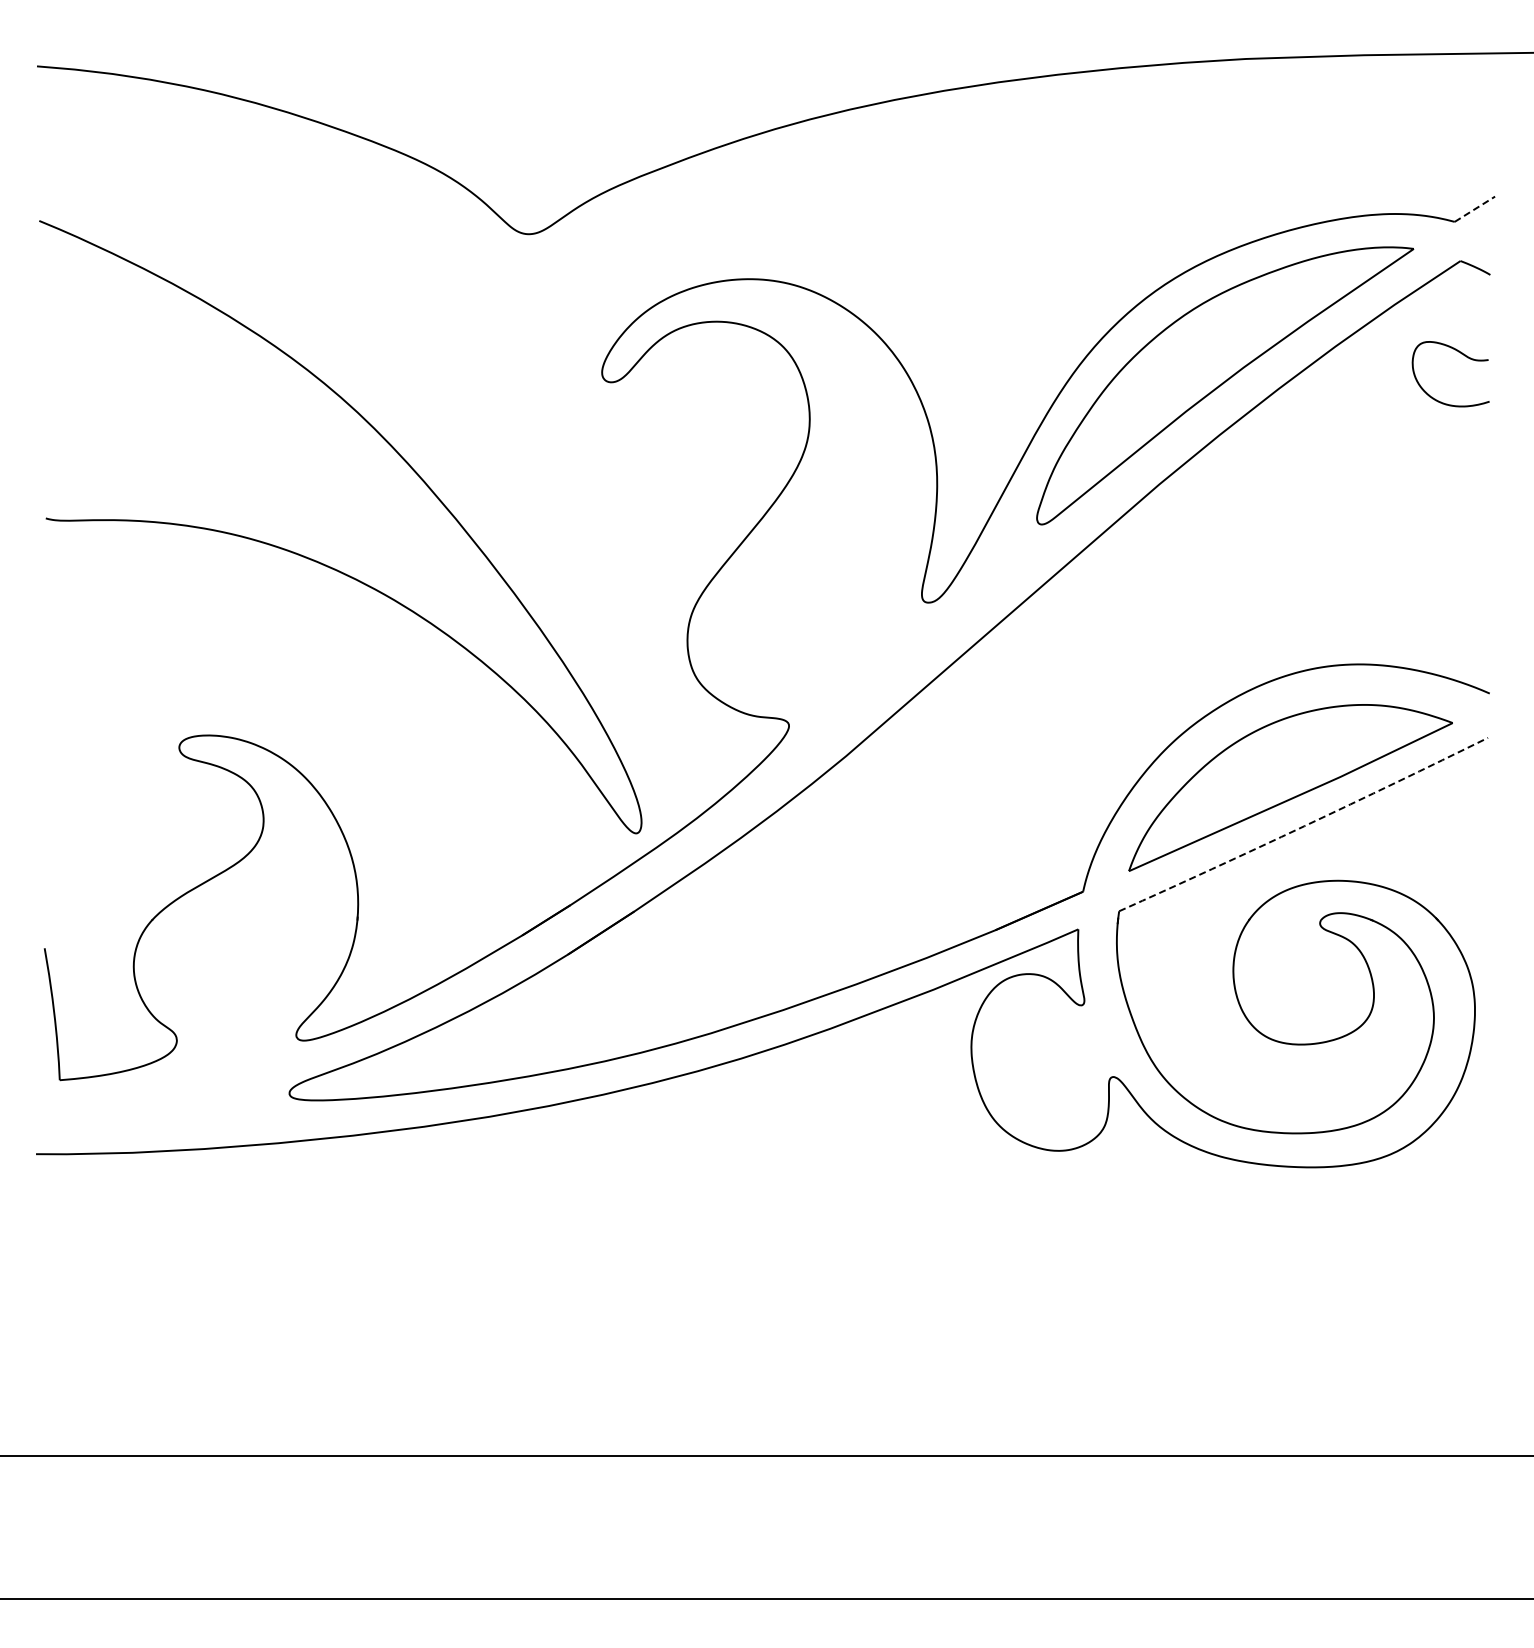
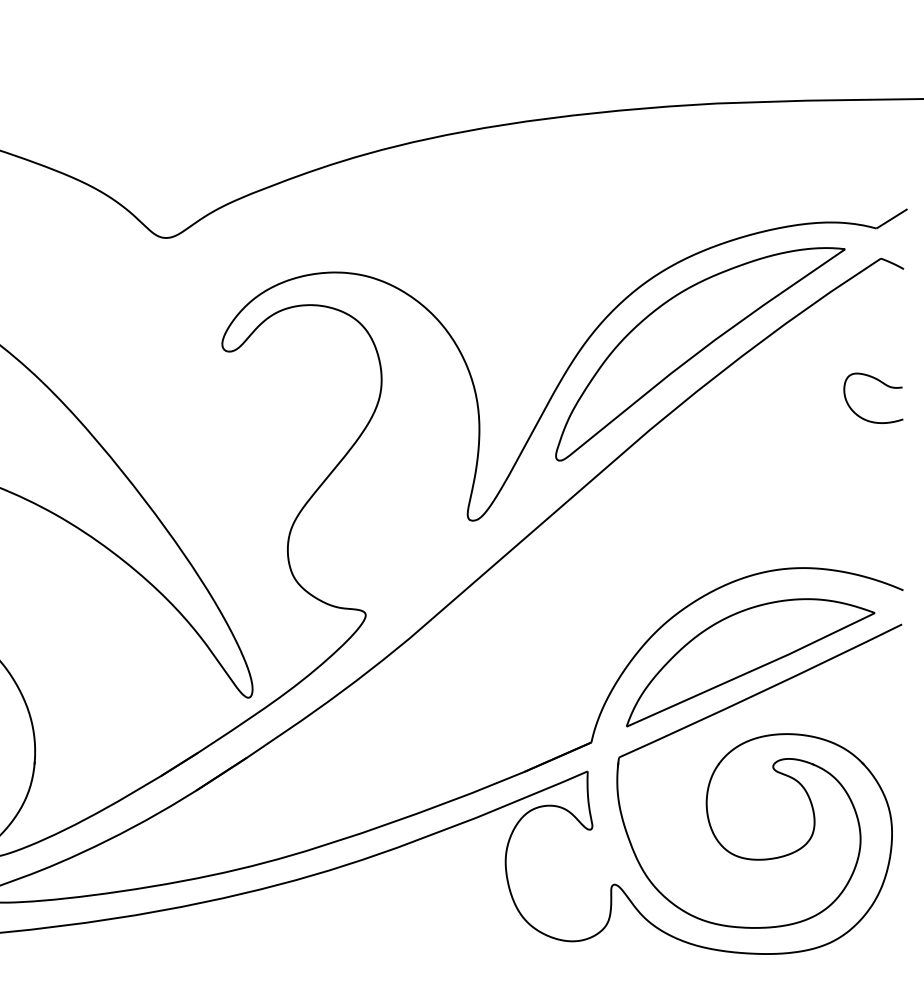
line: (1474, 209) -> (891, 219), dashed -> solid
curve: (1464, 356) -> (884, 384), moved
arc: (1304, 826) -> (761, 692), dashed -> solid

